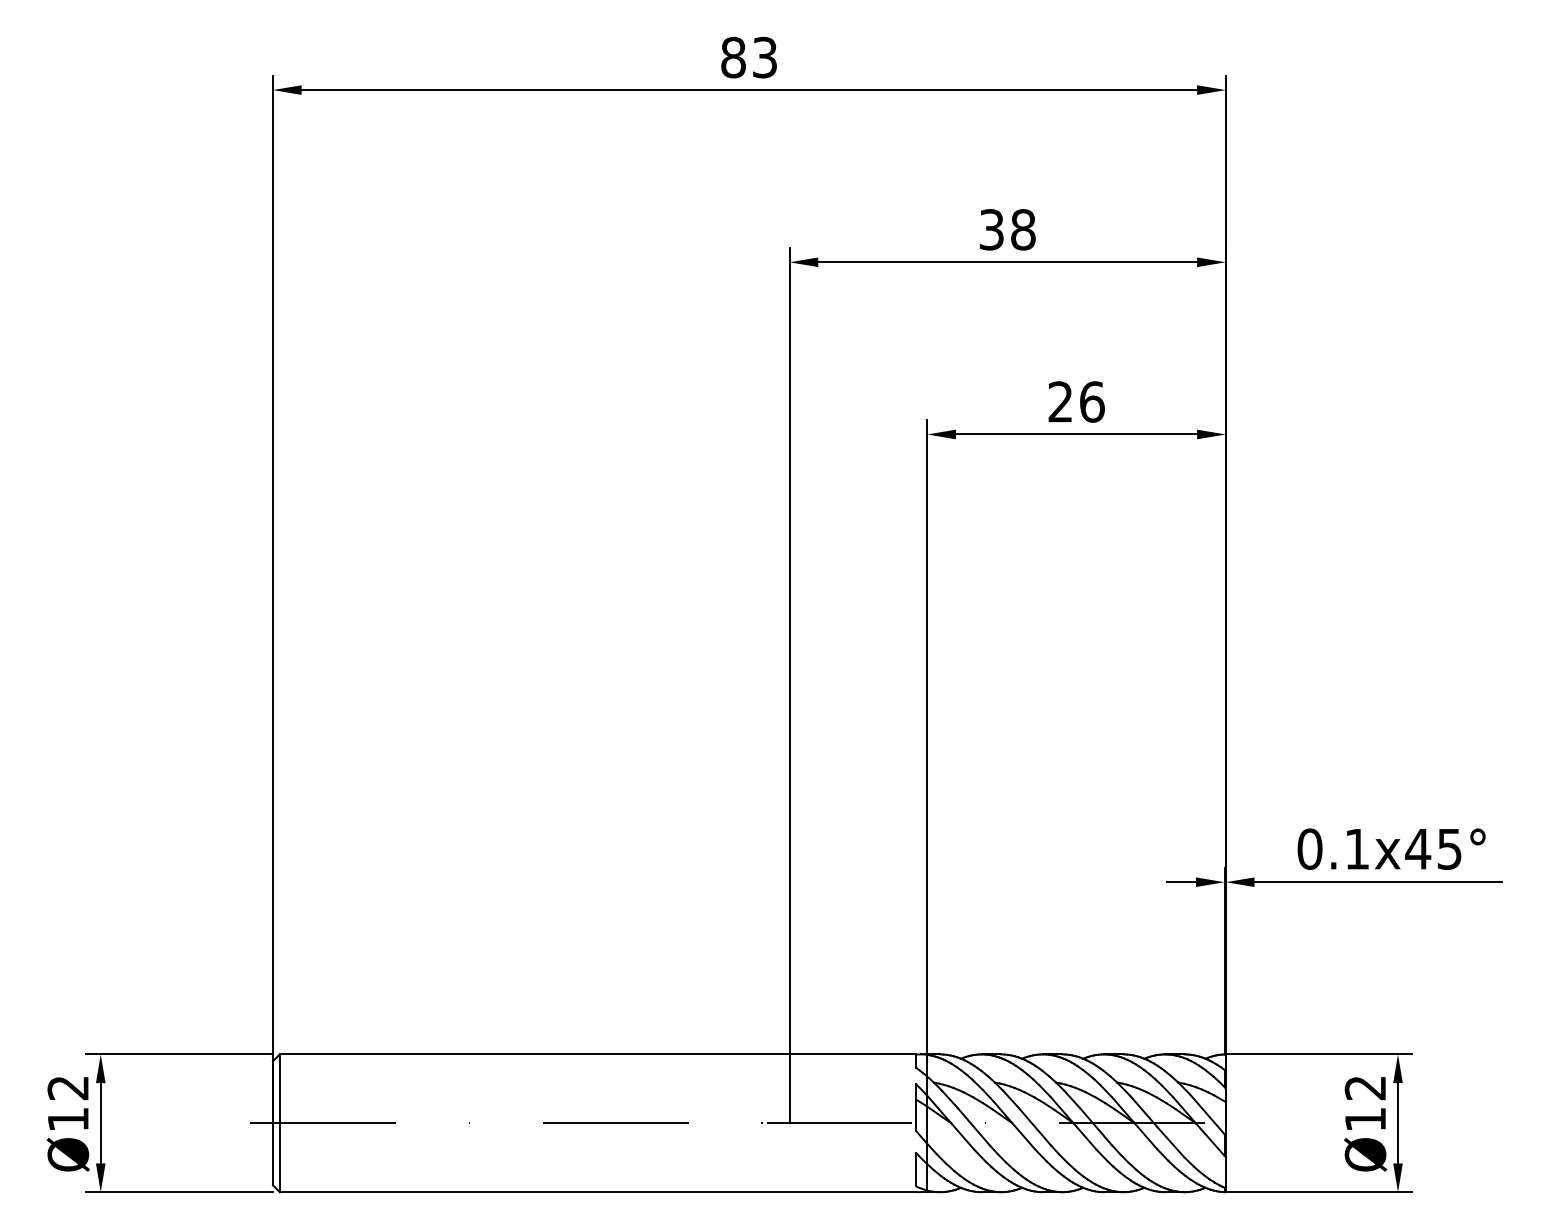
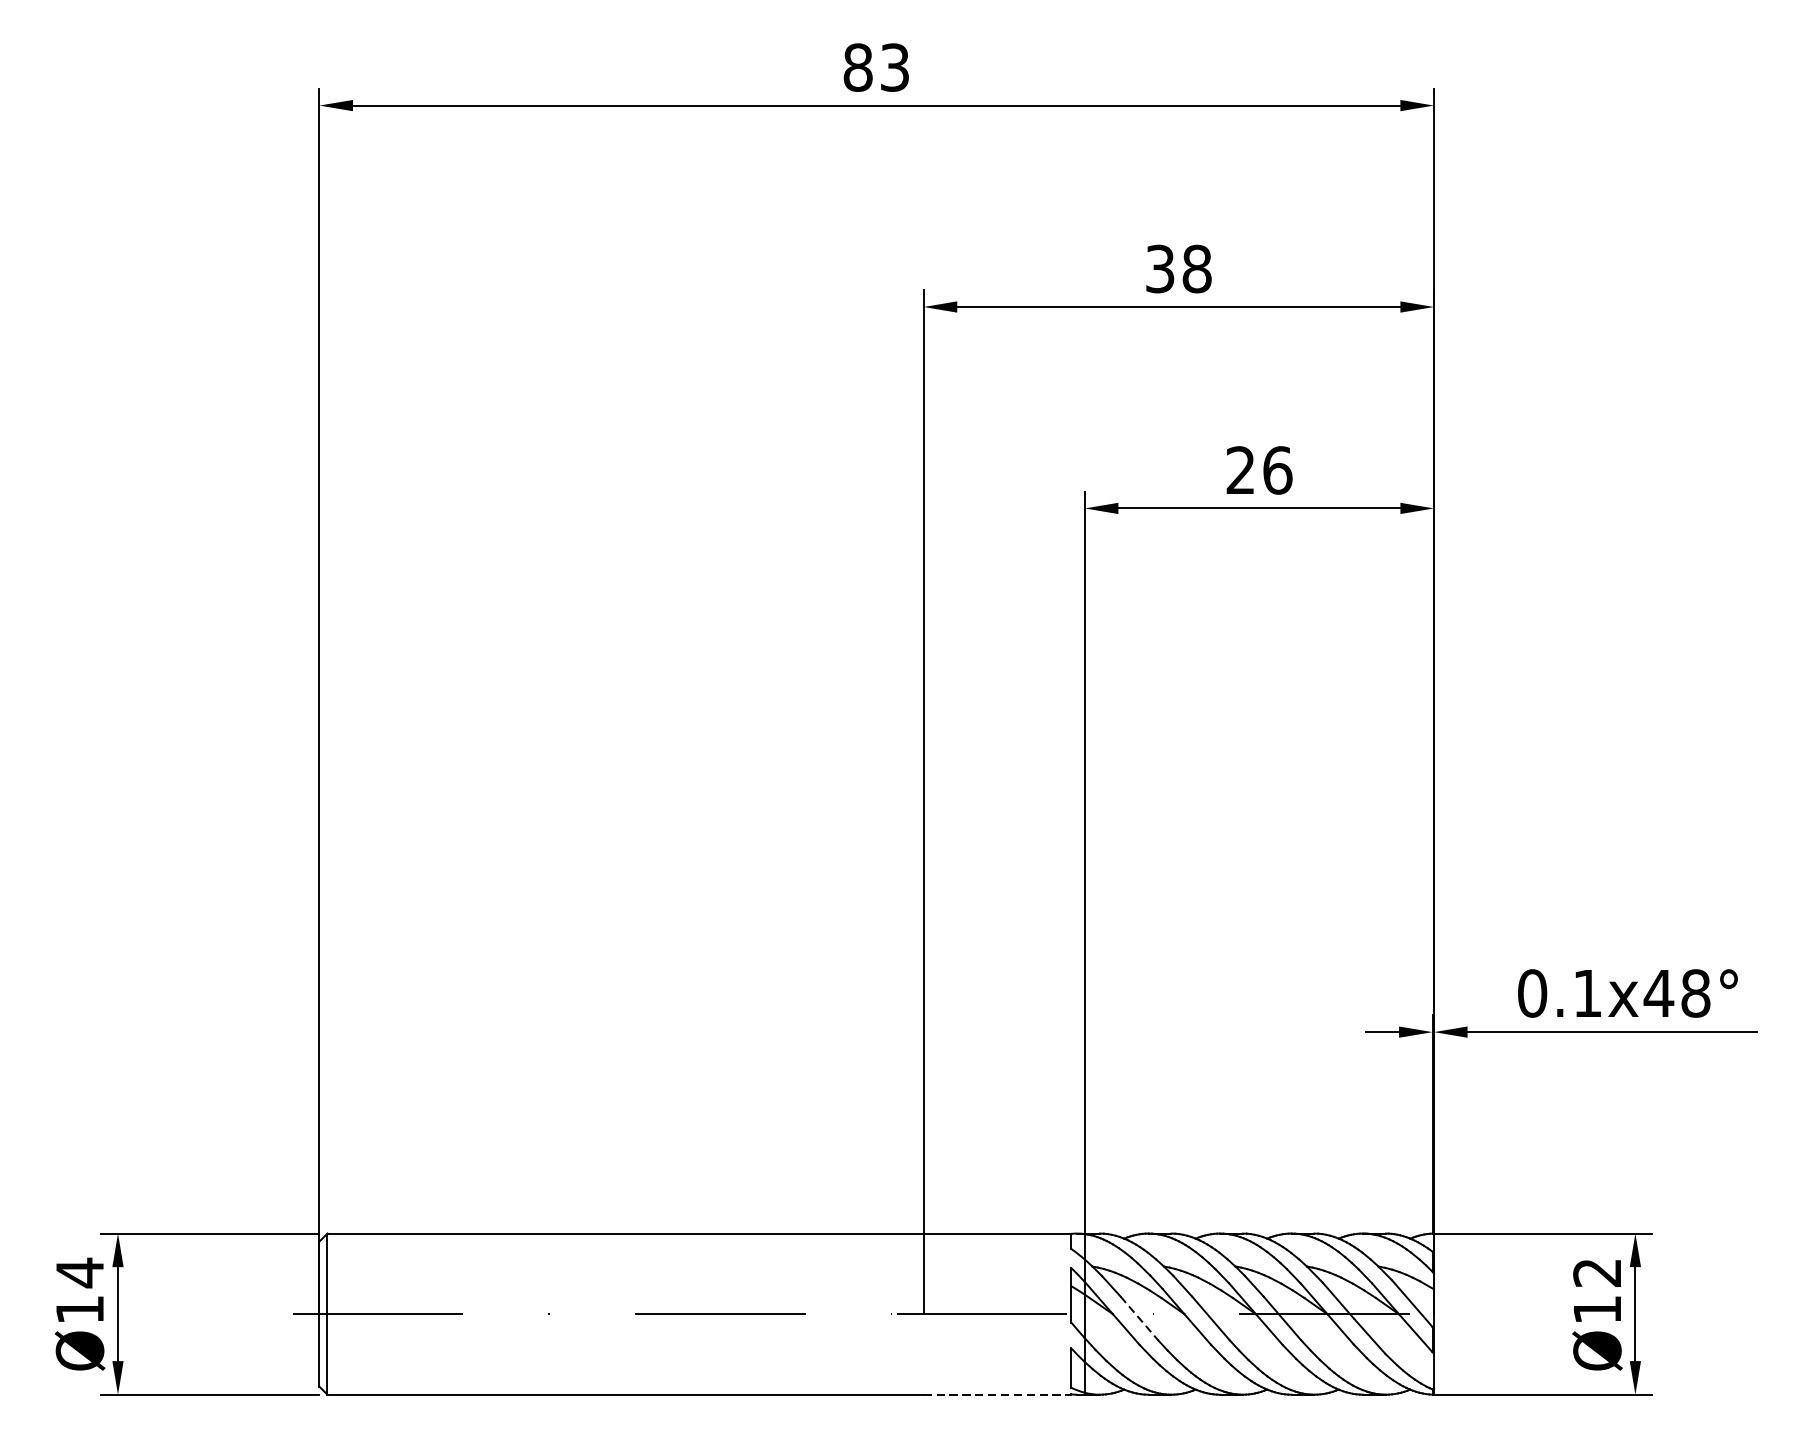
text: (1449, 848) -> (1695, 992), 0.1x45° -> 0.1x48°
text: (67, 1088) -> (79, 1273), Ø12 -> Ø14
line: (974, 1127) -> (1140, 1319), solid -> dashed
line: (853, 1192) -> (998, 1395), solid -> dashed

